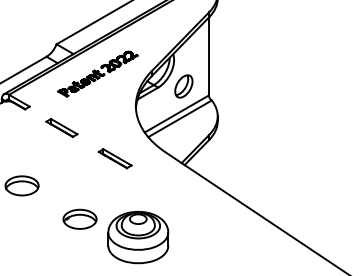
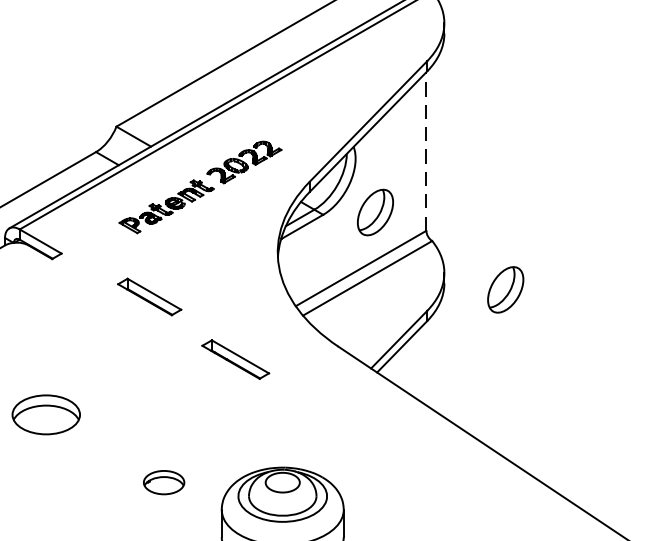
line: (208, 56) -> (425, 151), solid -> dashed
part: (247, 124) -> (504, 289), added
part: (61, 127) -> (148, 295), moved
part: (79, 218) -> (163, 481), size x0.6

